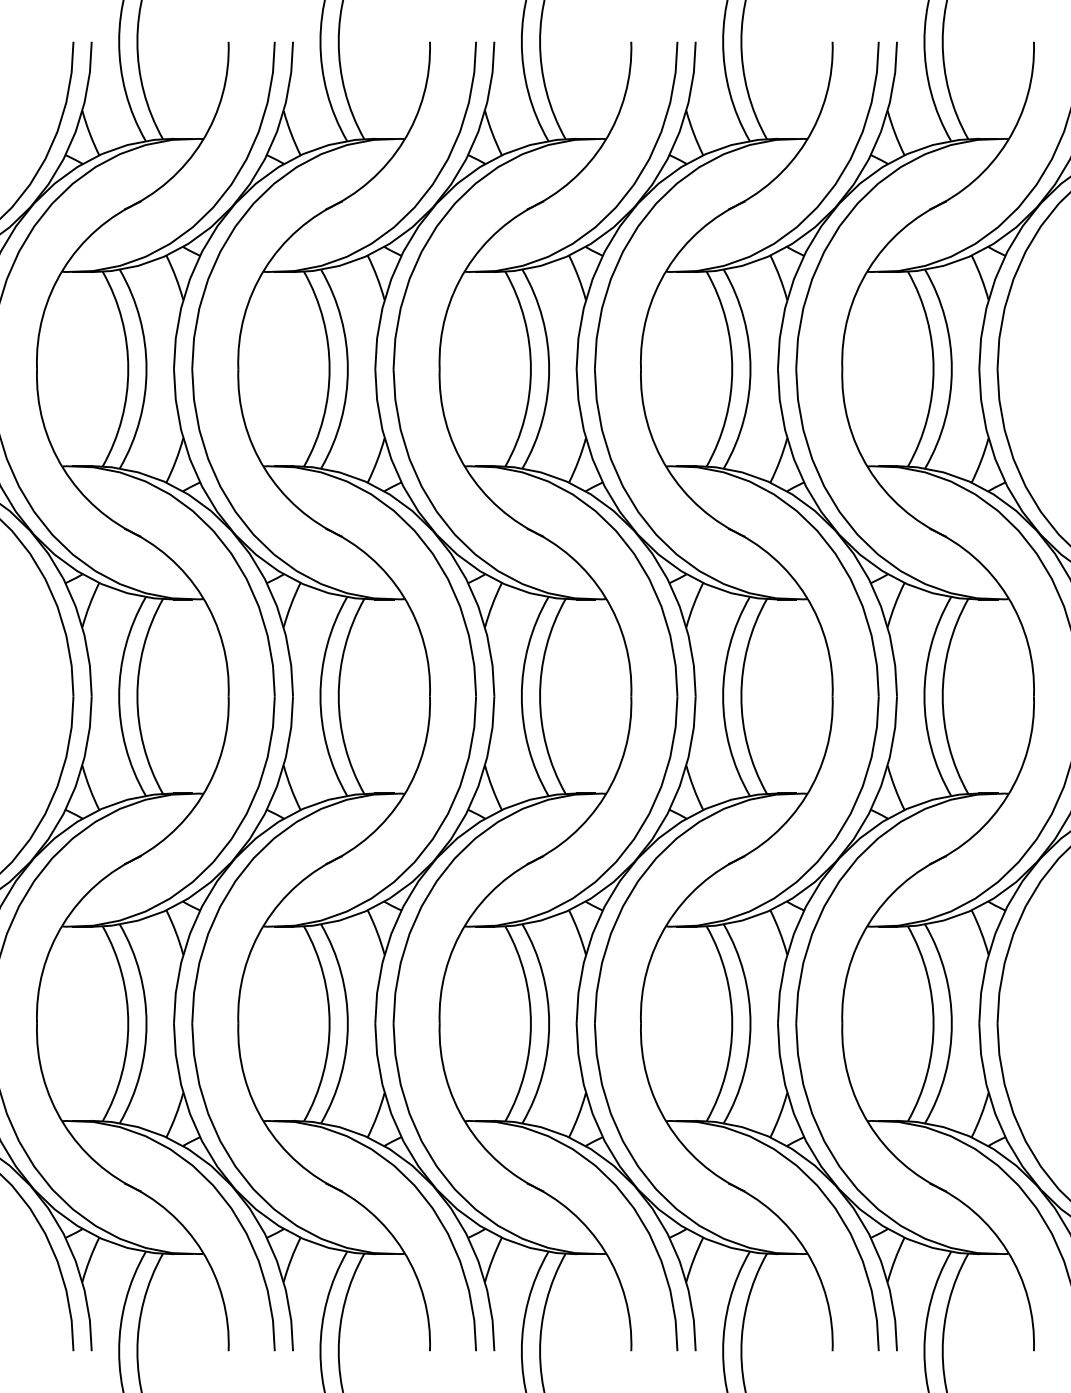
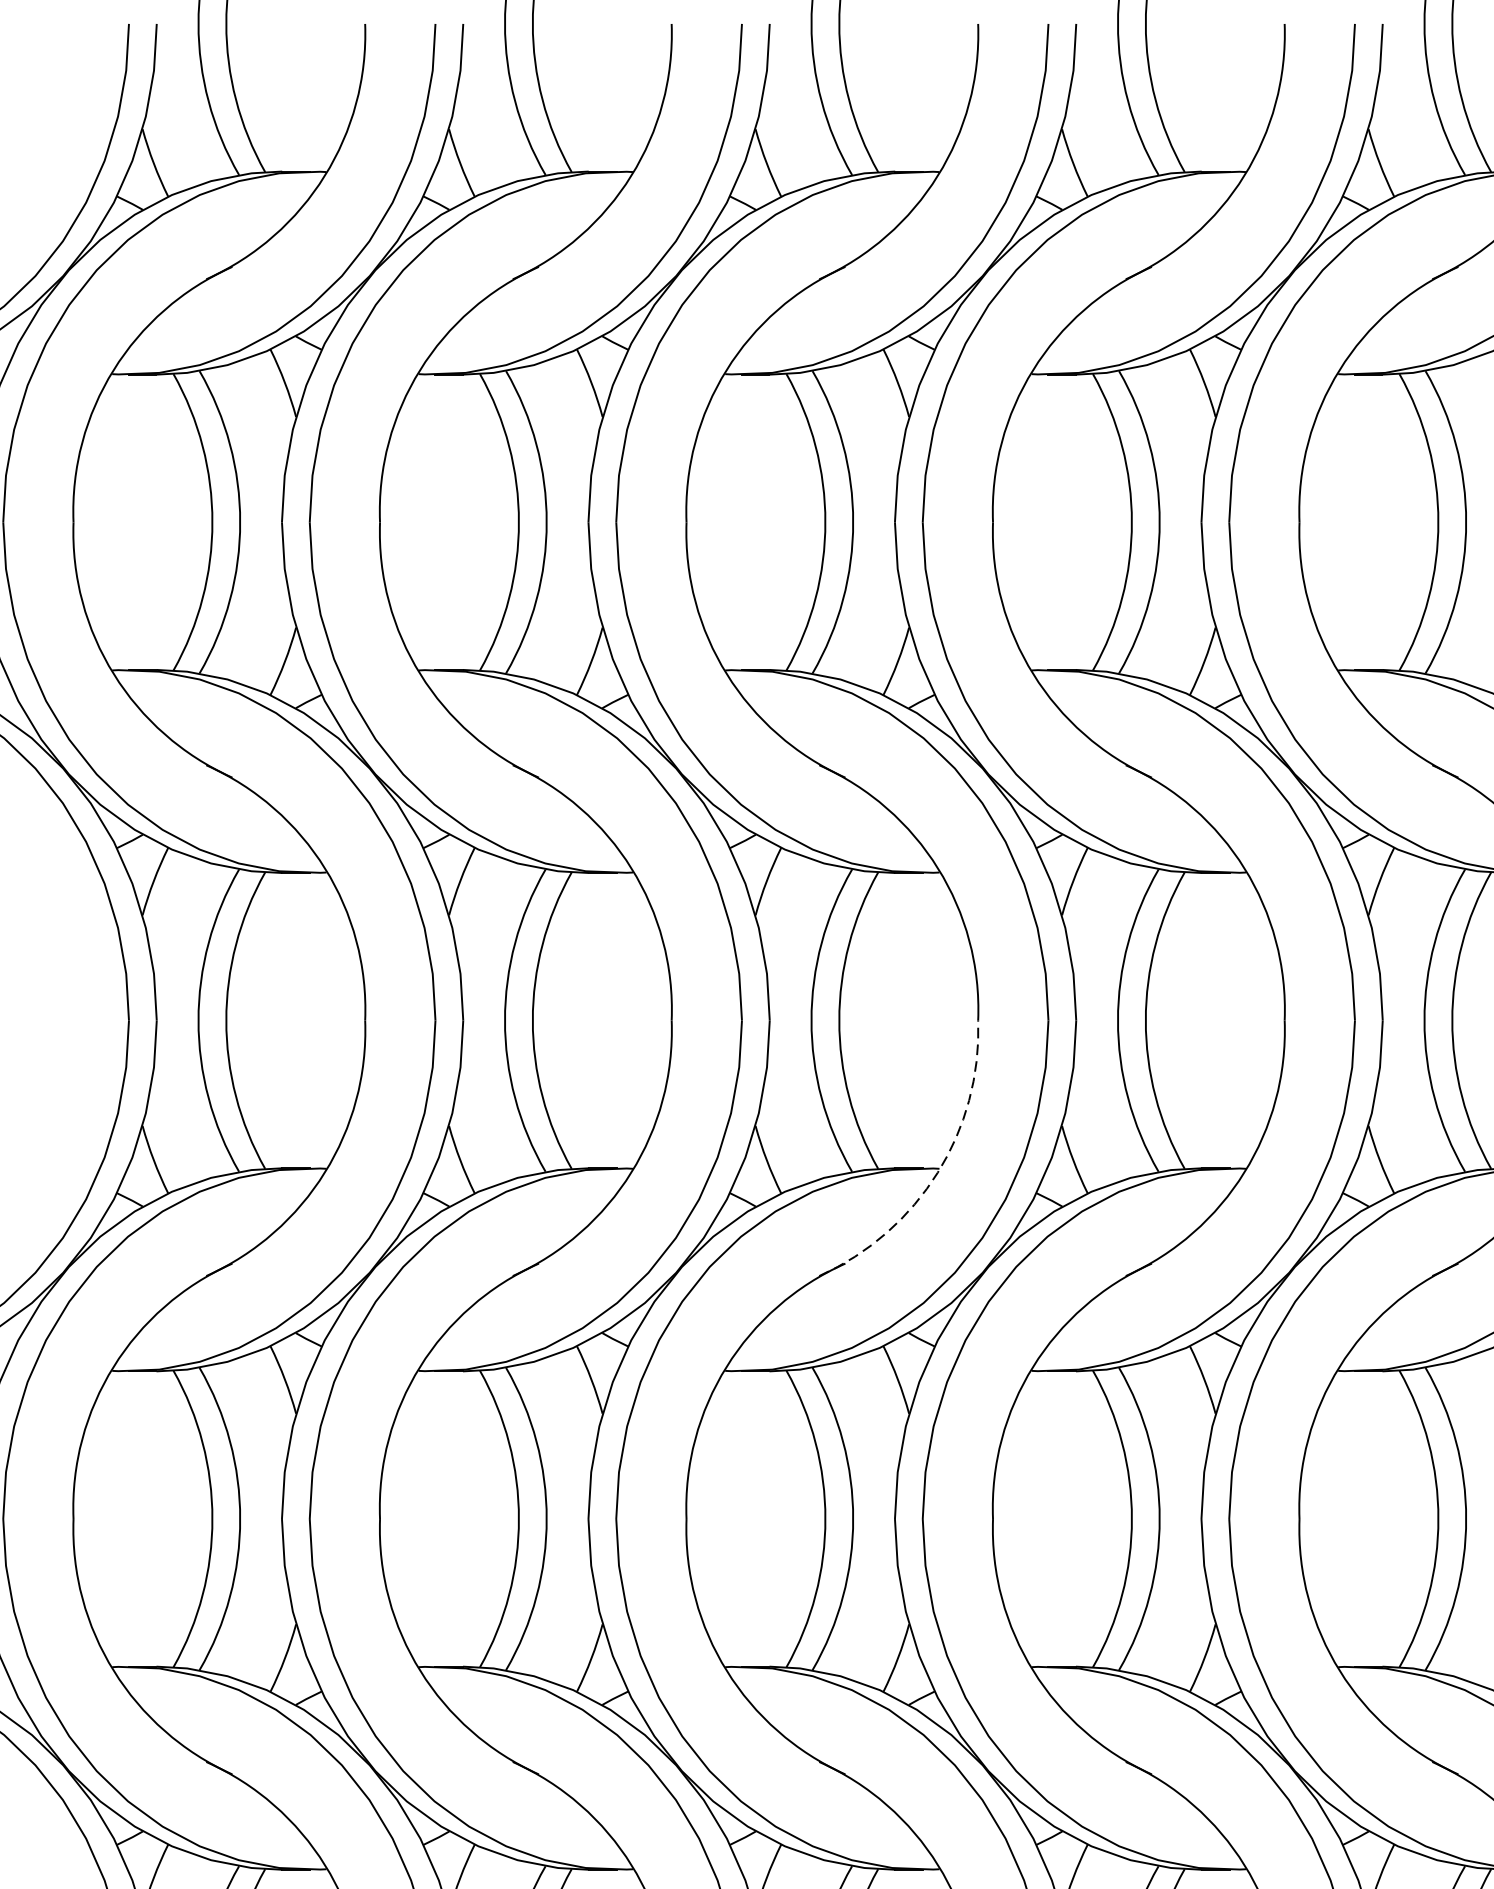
arc: (604, 796) -> (937, 1172), solid -> dashed

